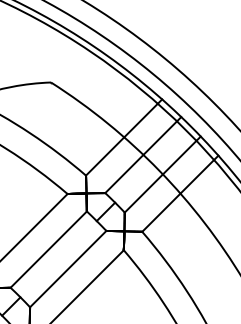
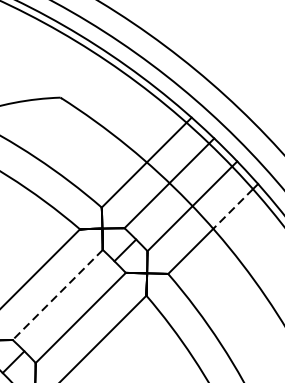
line: (197, 176) -> (233, 208), solid -> dashed
line: (48, 249) -> (57, 294), solid -> dashed

